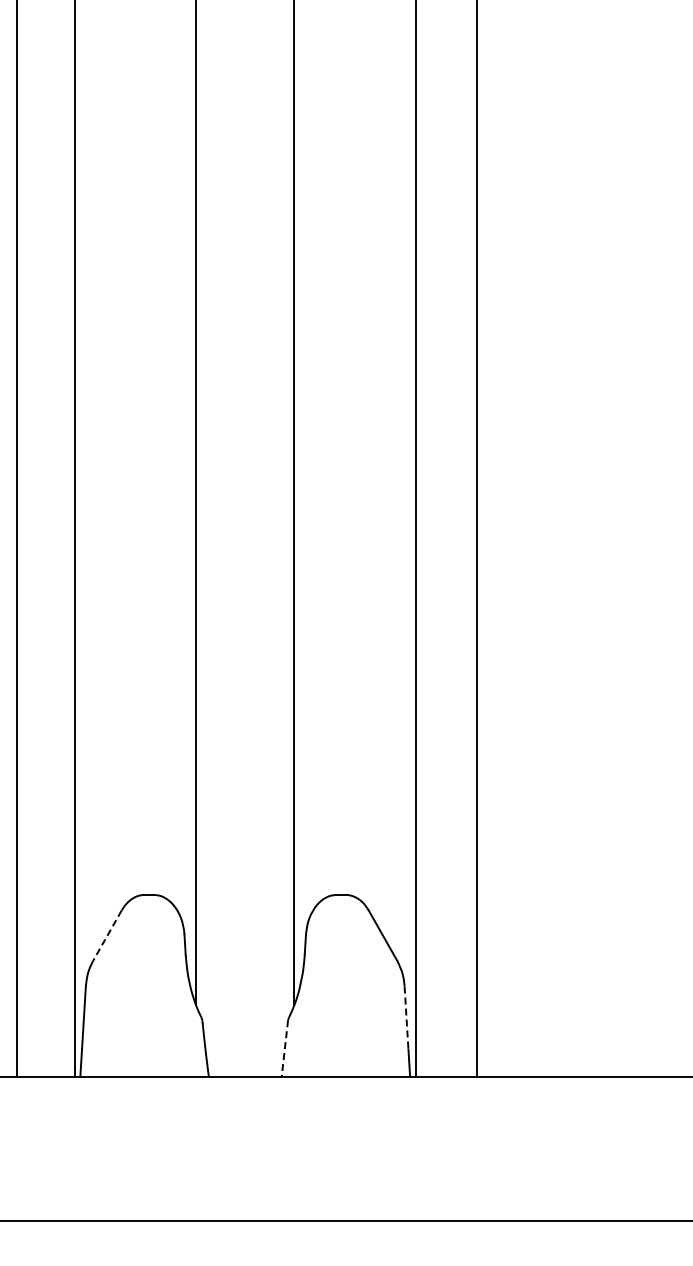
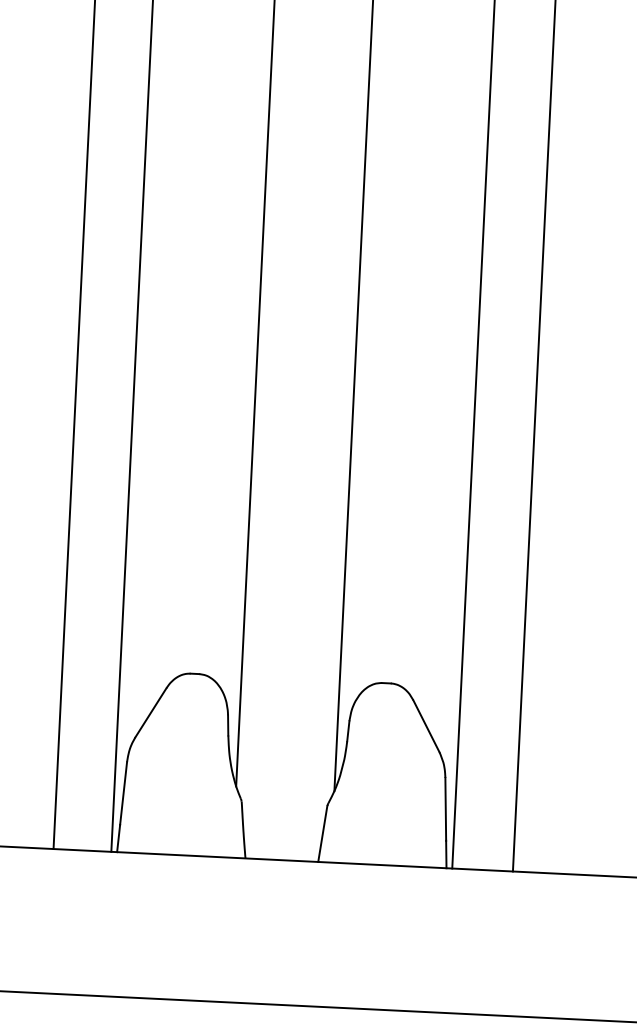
line: (107, 936) -> (151, 713), dashed -> solid
line: (406, 1018) -> (445, 809), dashed -> solid
line: (284, 1049) -> (322, 834), dashed -> solid

